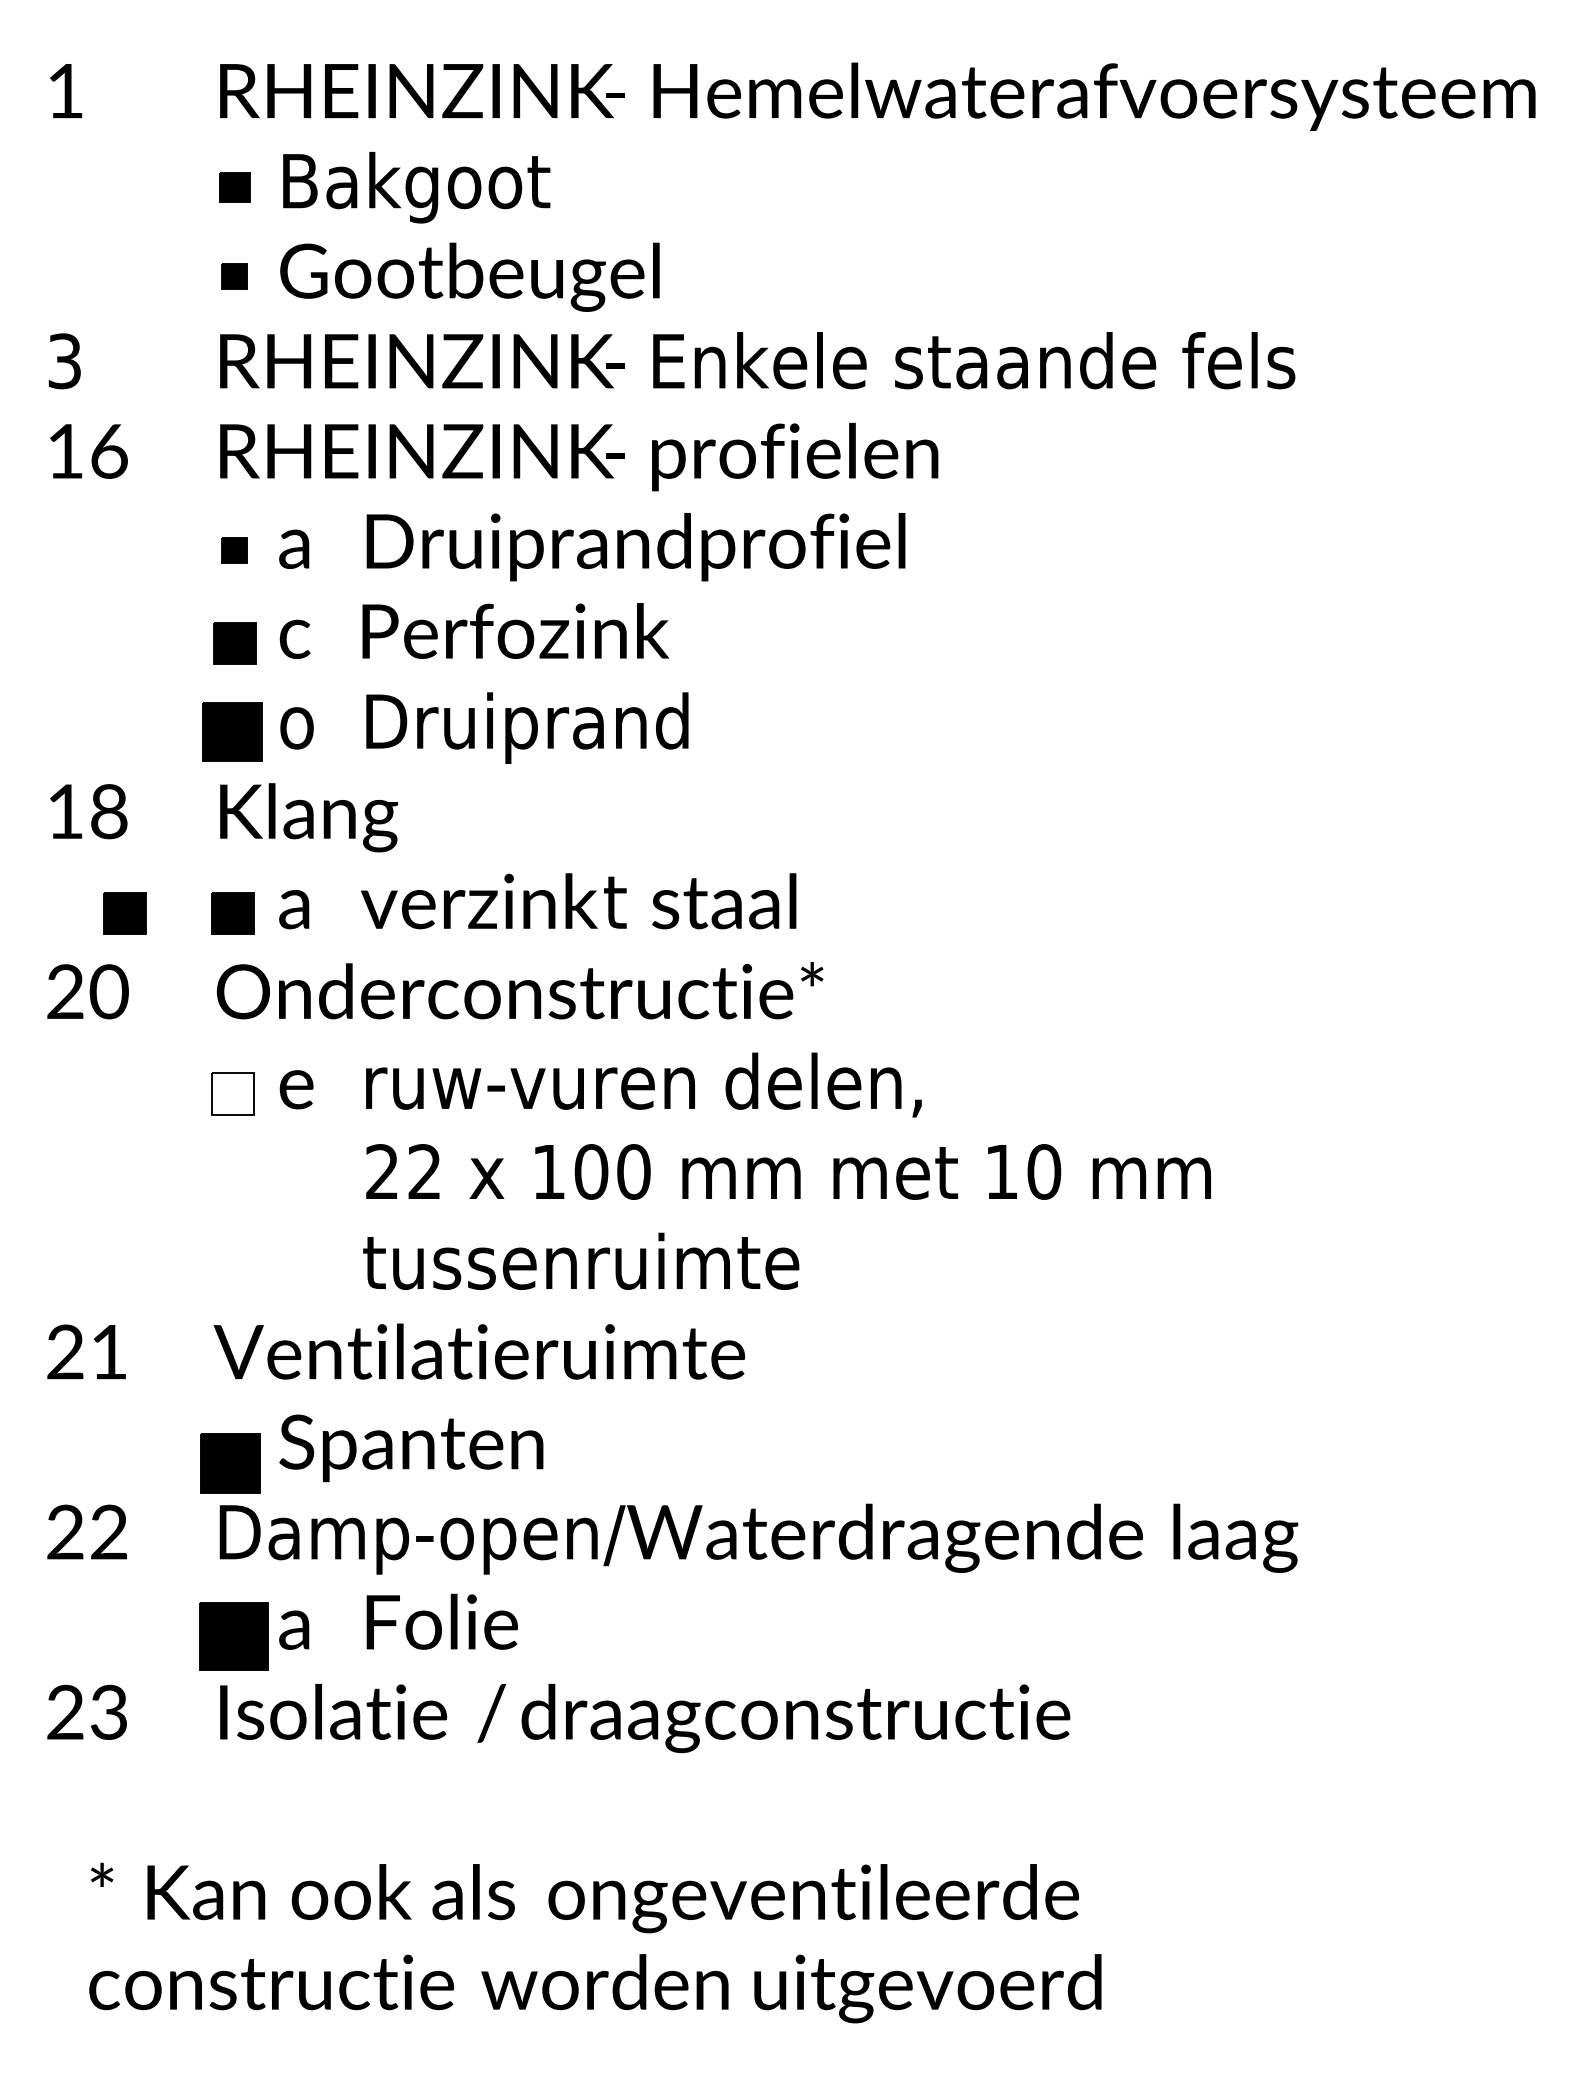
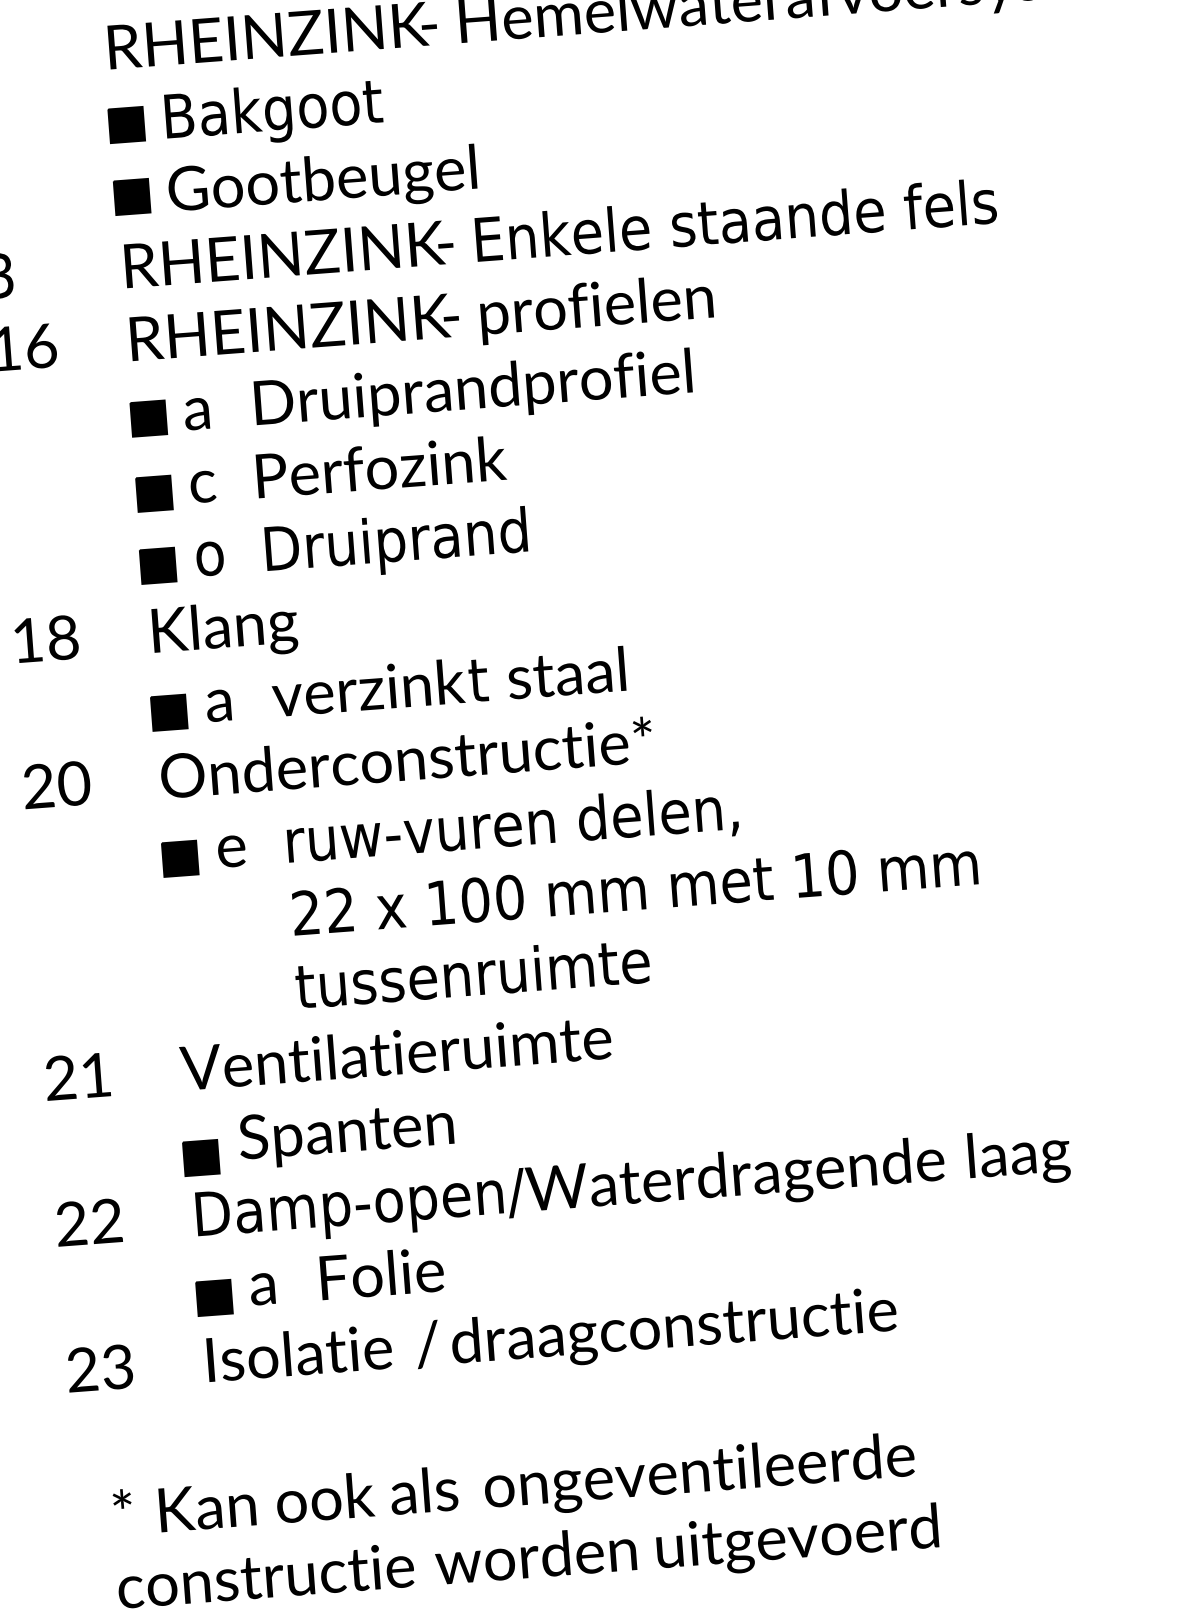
part: (234, 187) -> (126, 124), size x1.43
part: (234, 276) -> (131, 196), size x1.67
part: (234, 550) -> (148, 418), size x1.67
part: (232, 731) -> (158, 565), size x0.71
part: (124, 913) -> (81, 719), removed
fill: (232, 1093) -> (180, 858), added
part: (230, 1463) -> (201, 1158), size x0.71
part: (233, 1636) -> (213, 1297), size x0.62

